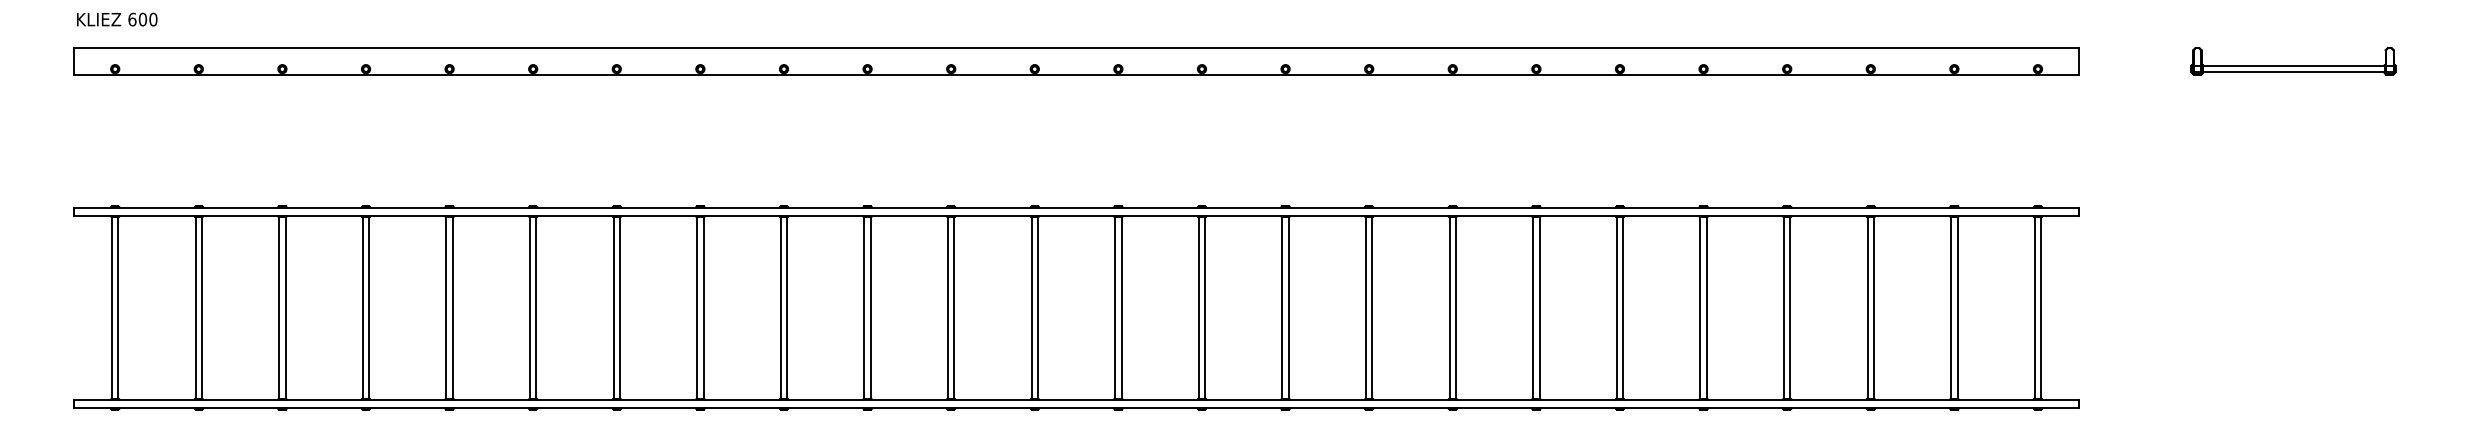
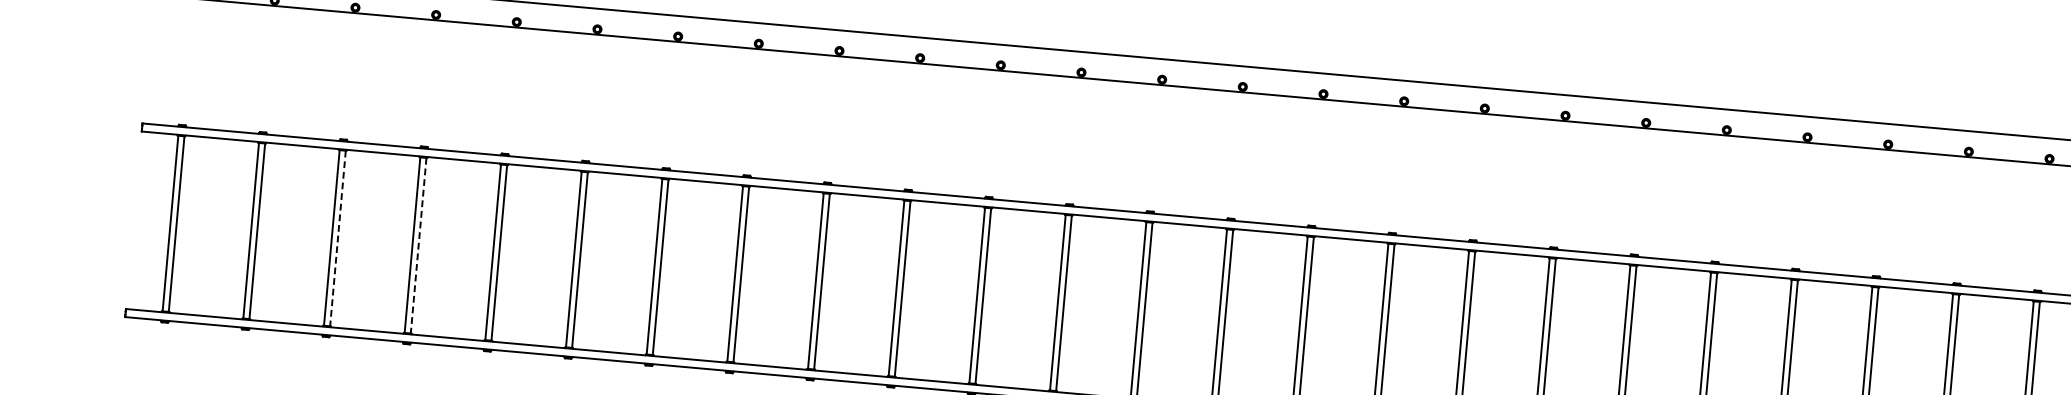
line: (285, 307) -> (337, 238), solid -> dashed
line: (369, 307) -> (418, 245), solid -> dashed

